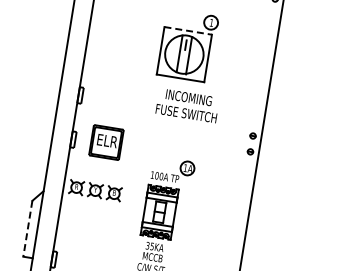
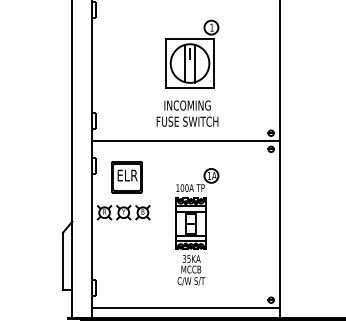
line: (188, 31) -> (190, 39), dashed -> solid
text: (187, 105) -> (187, 113), moved
line: (167, 130) -> (185, 141), added
part: (105, 142) -> (126, 177), moved
line: (27, 228) -> (62, 261), dashed -> solid

